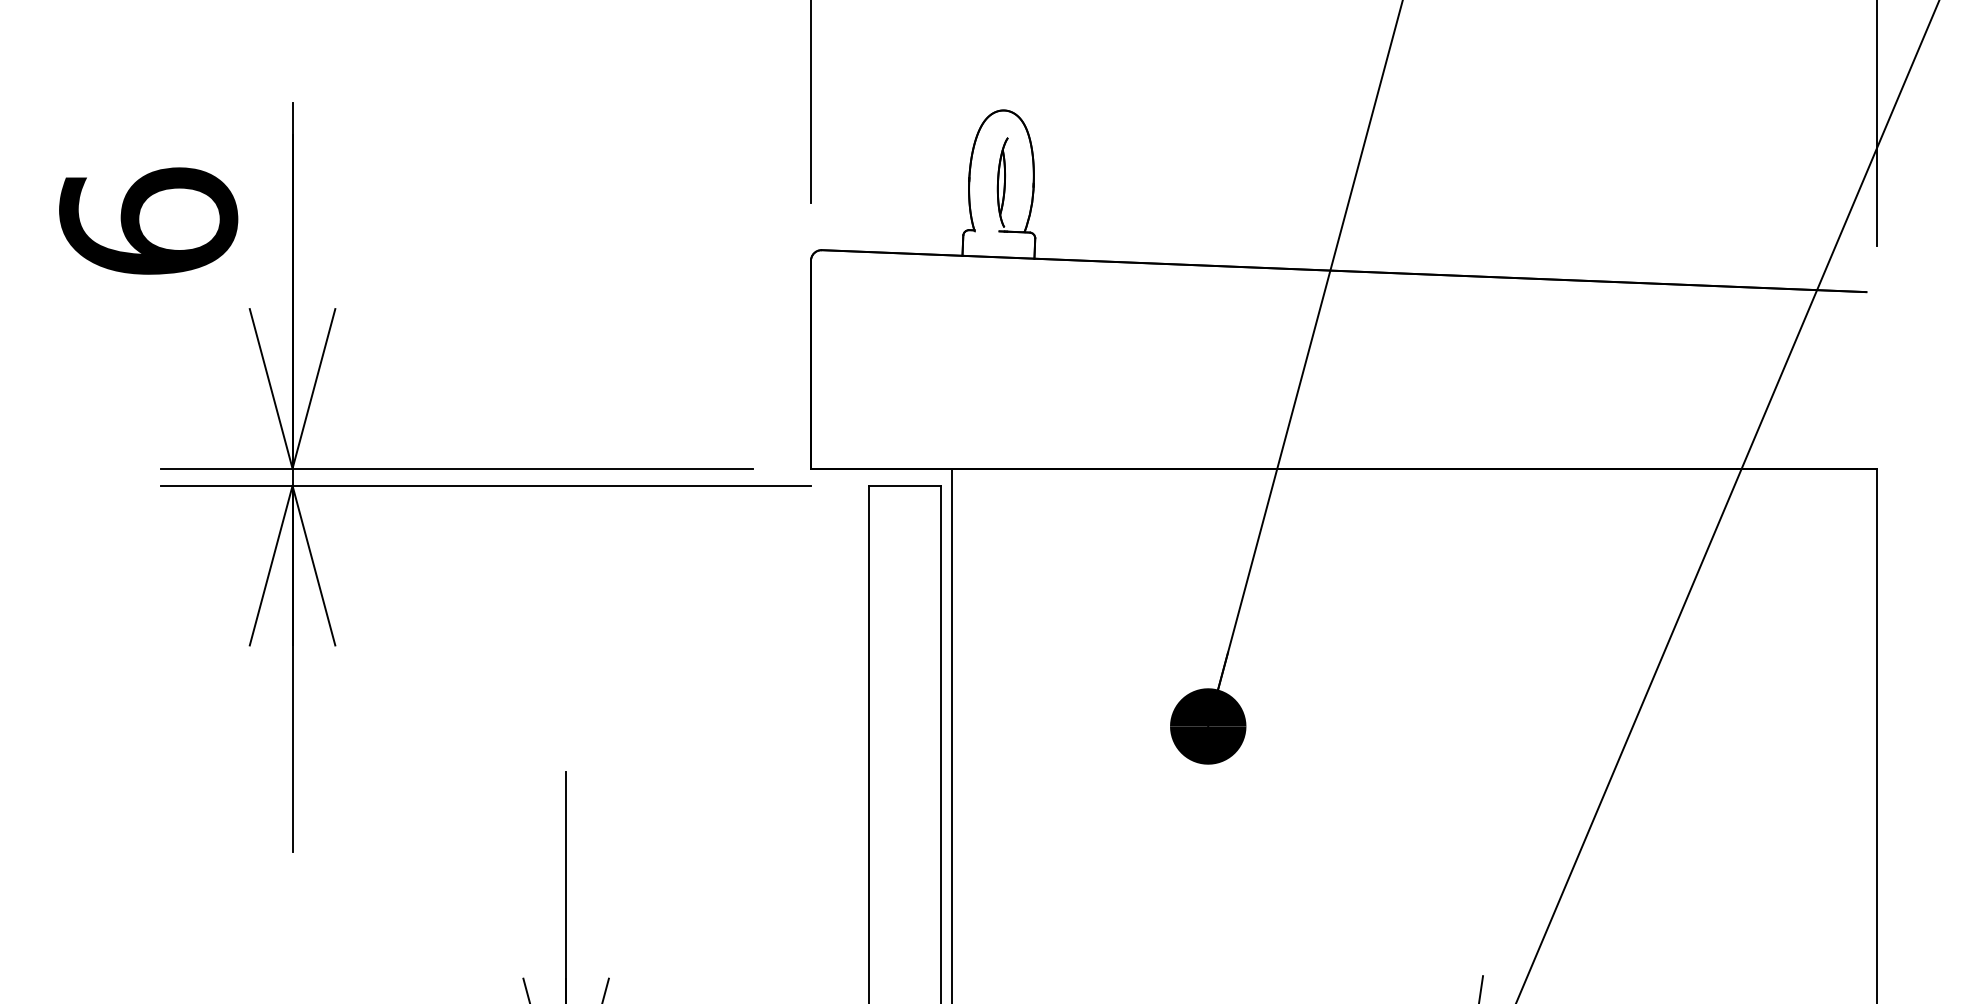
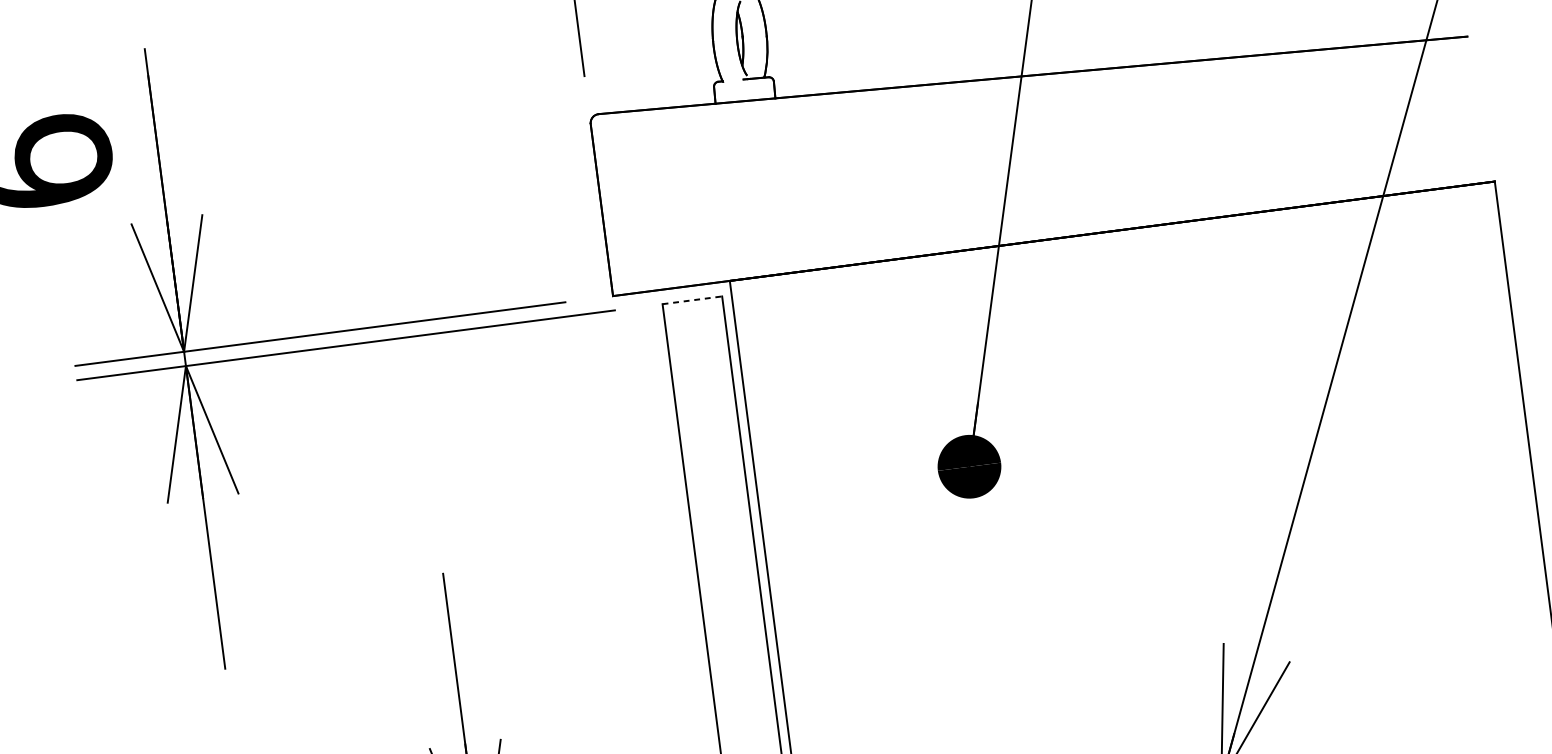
line: (905, 485) -> (693, 299), solid -> dashed

